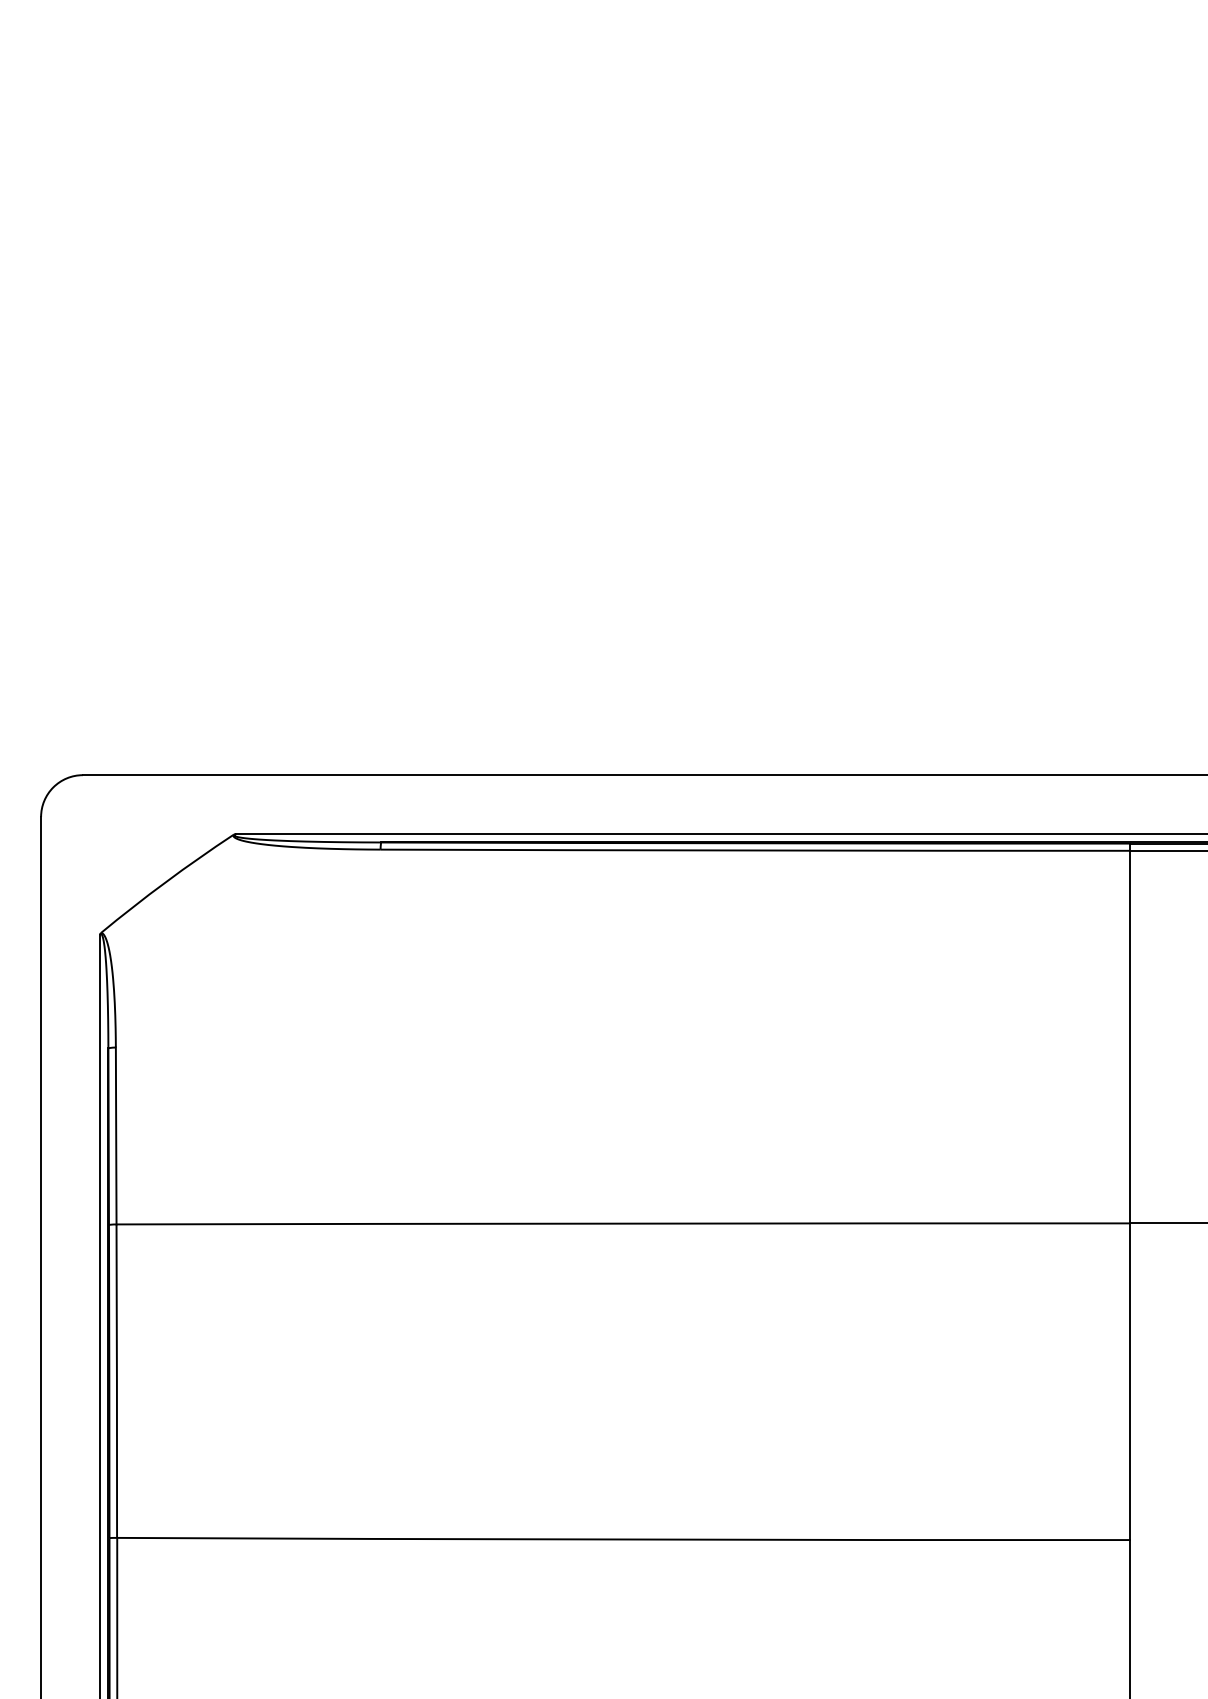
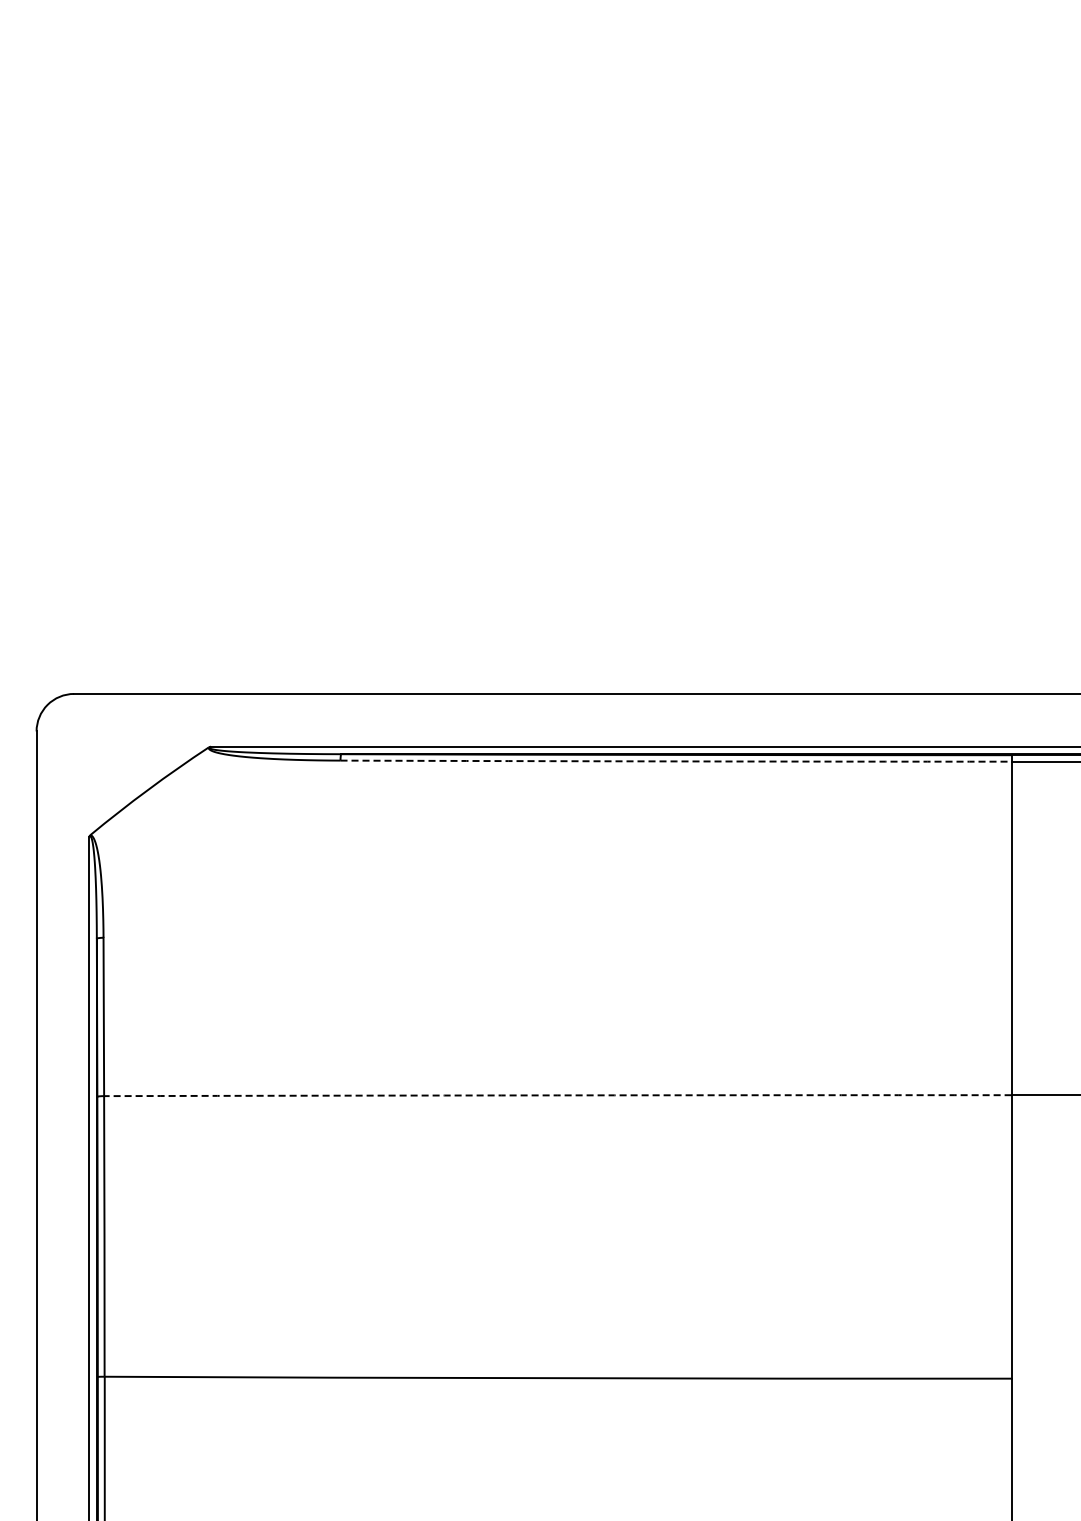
arc: (755, 850) -> (676, 761), solid -> dashed
arc: (622, 1223) -> (557, 1095), solid -> dashed

